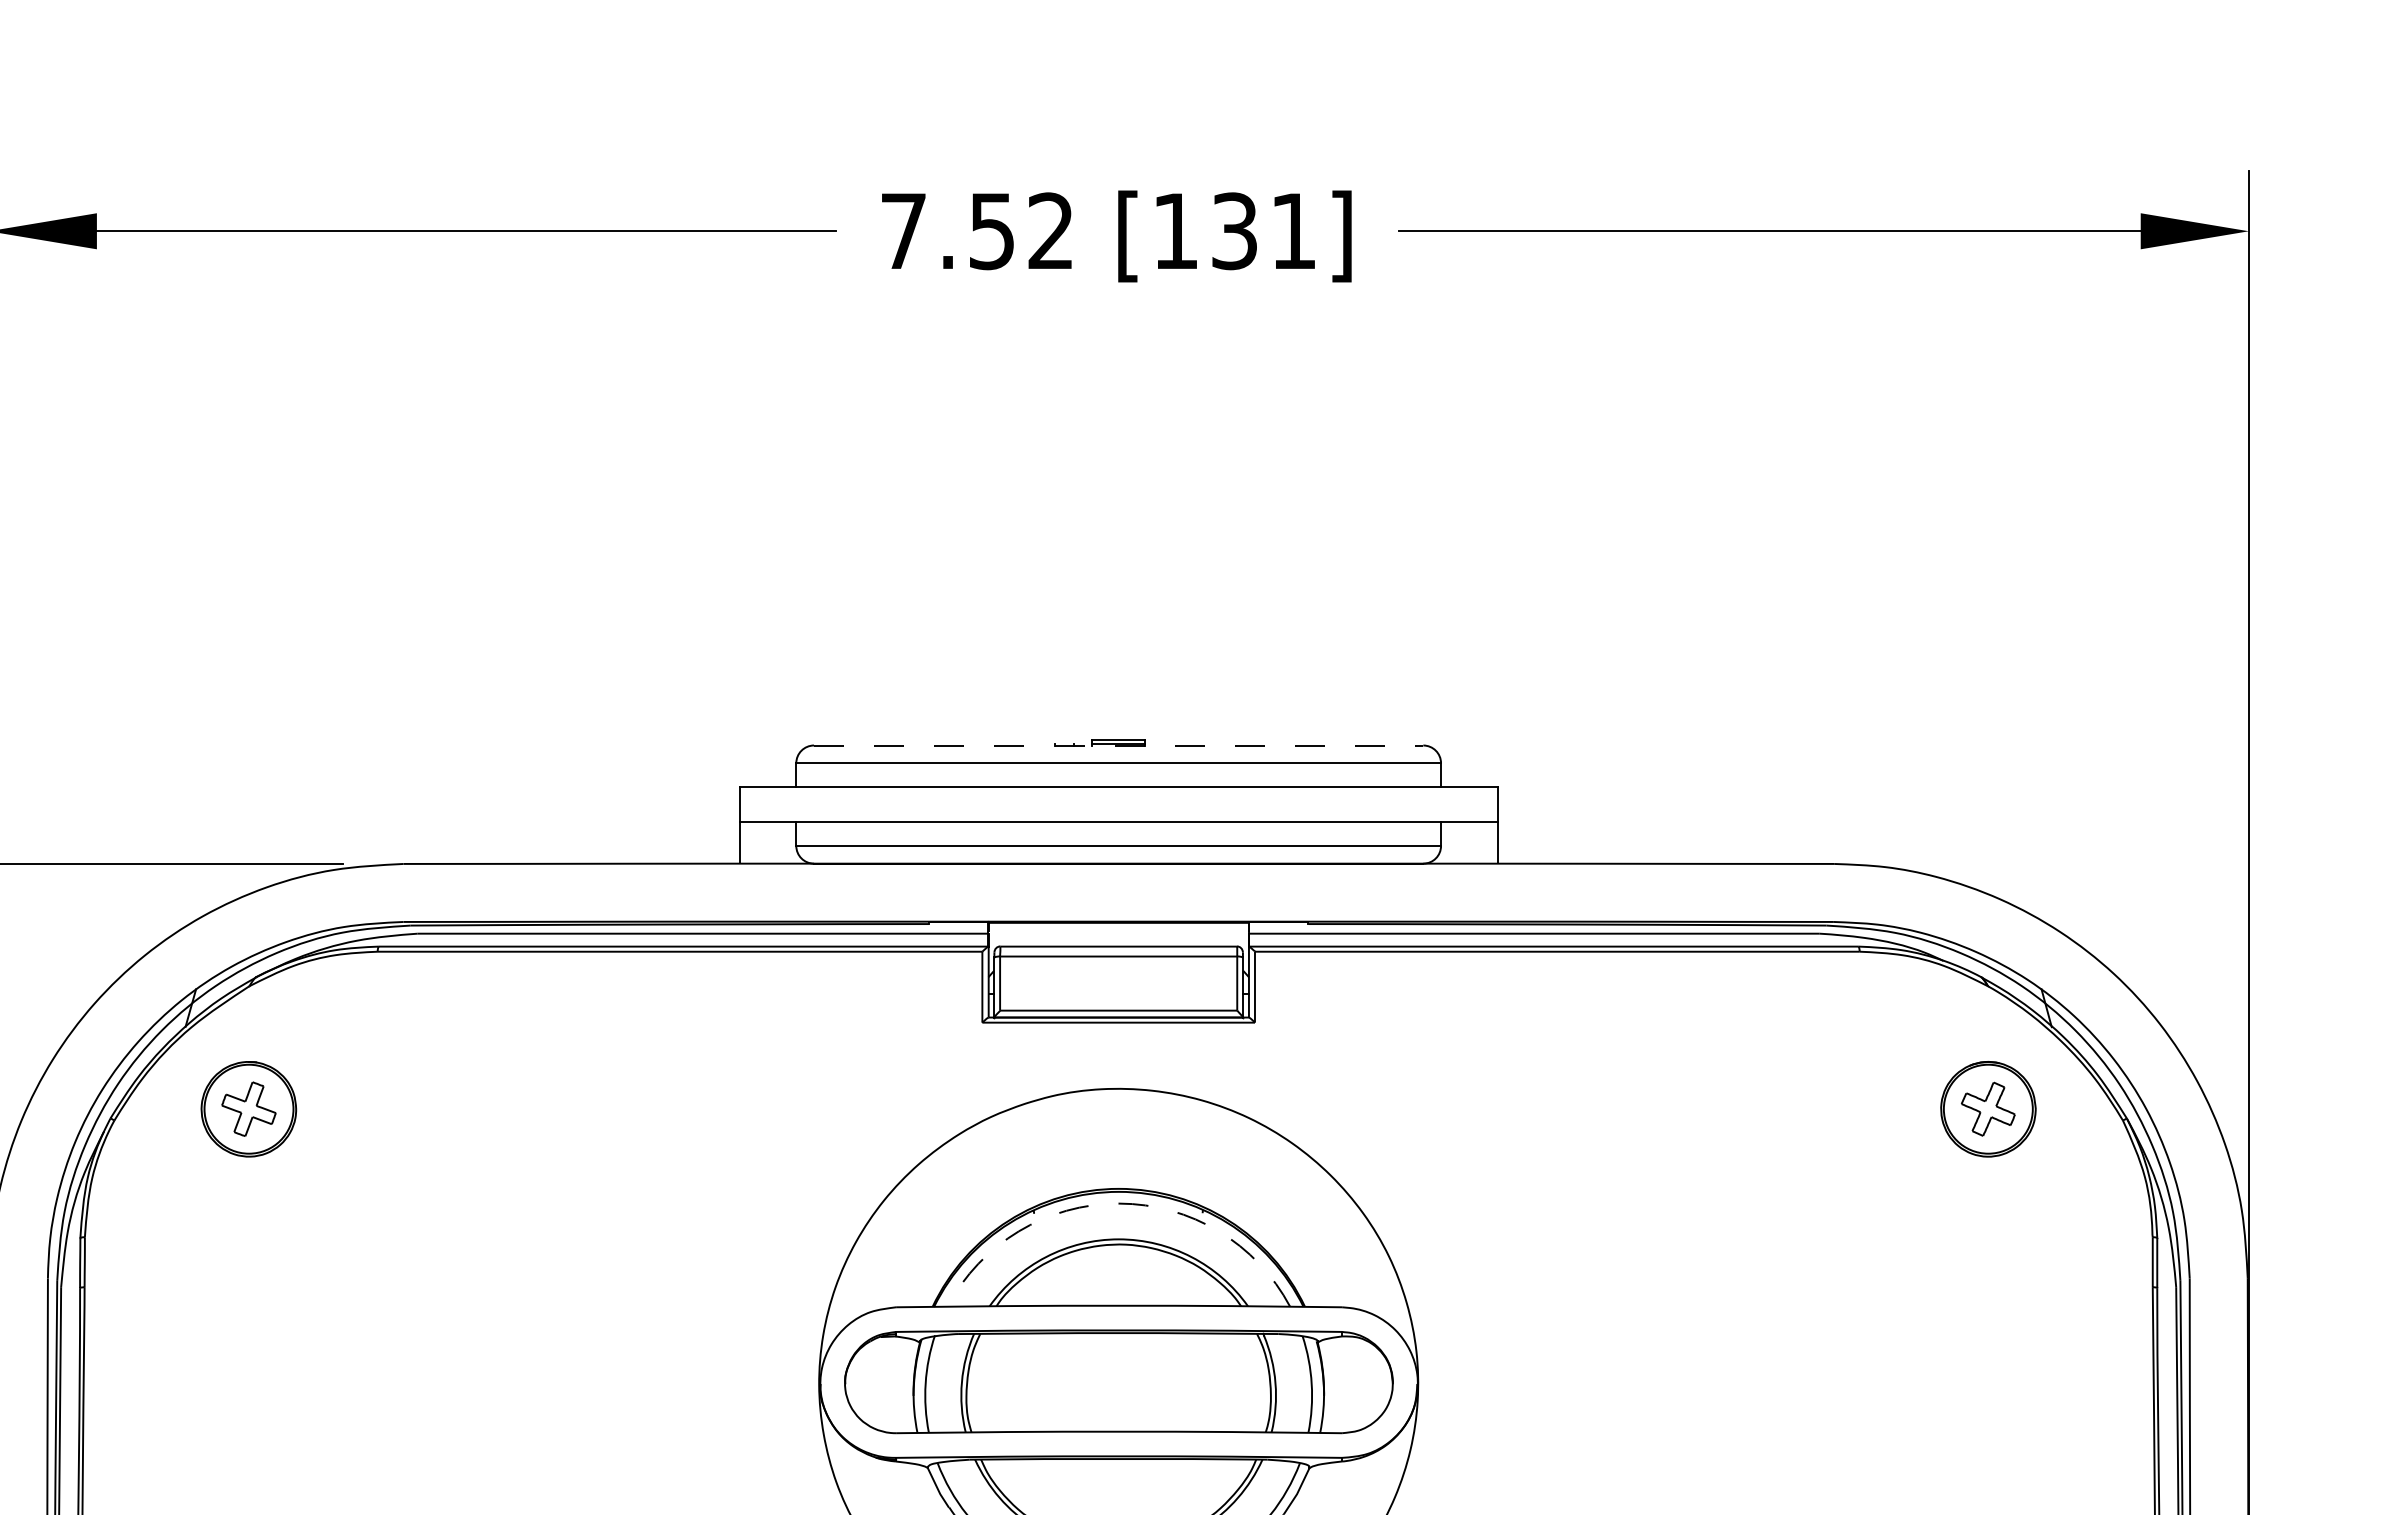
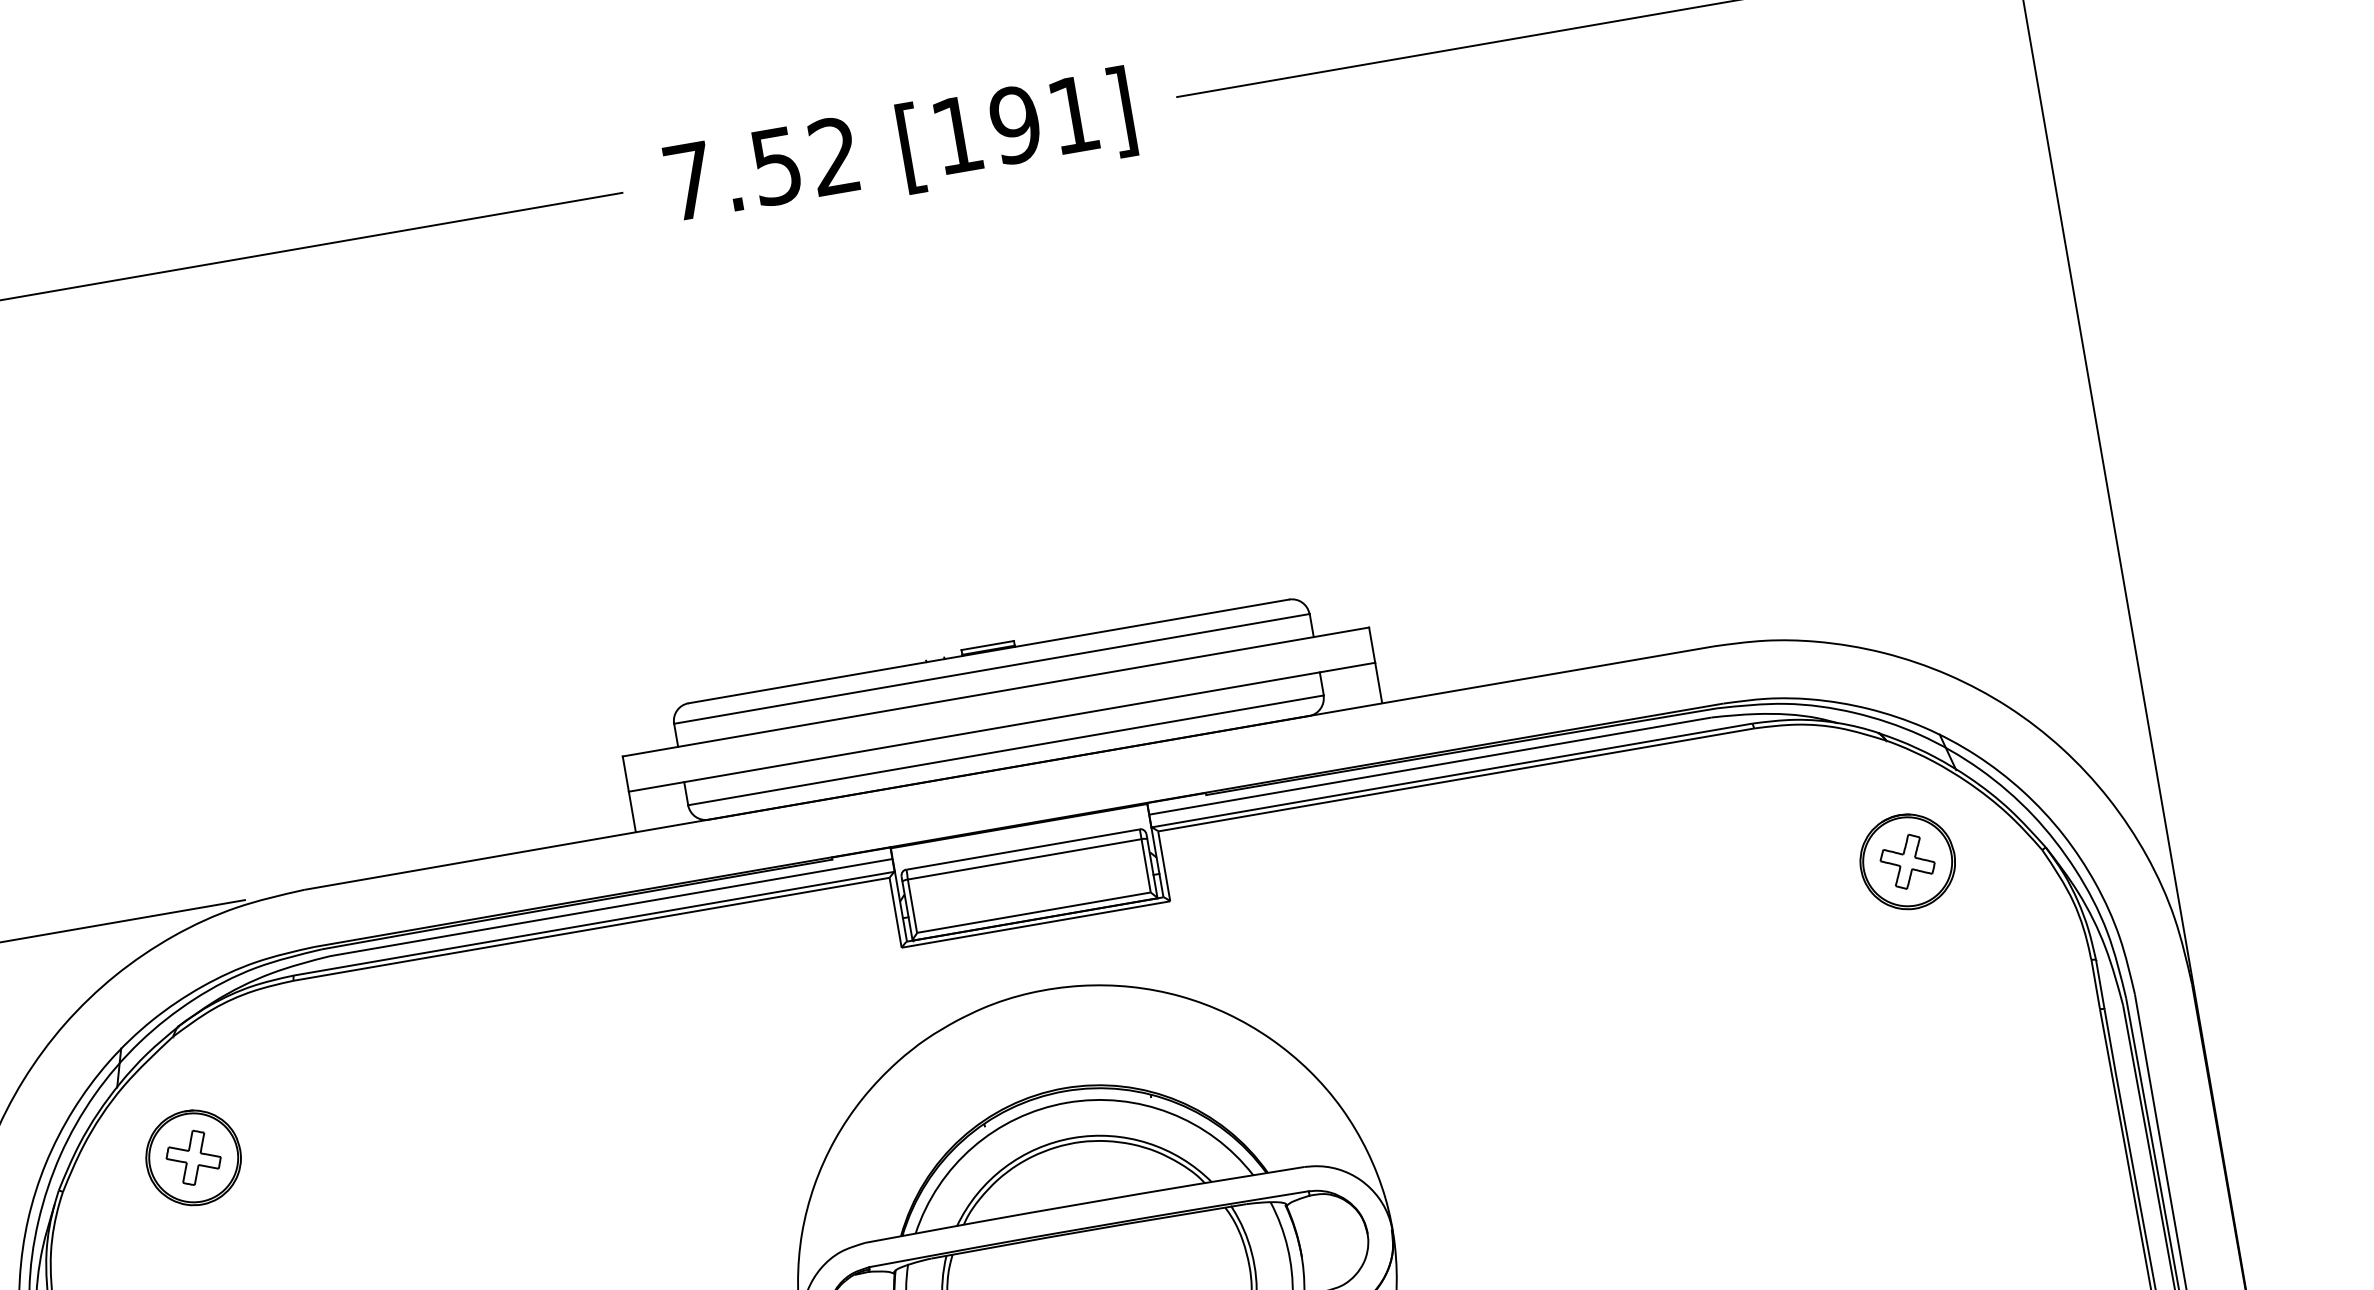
text: (1234, 231) -> (1015, 125), [131] -> [191]
line: (1118, 745) -> (988, 651), dashed -> solid
arc: (1118, 1203) -> (1066, 1102), dashed -> solid

